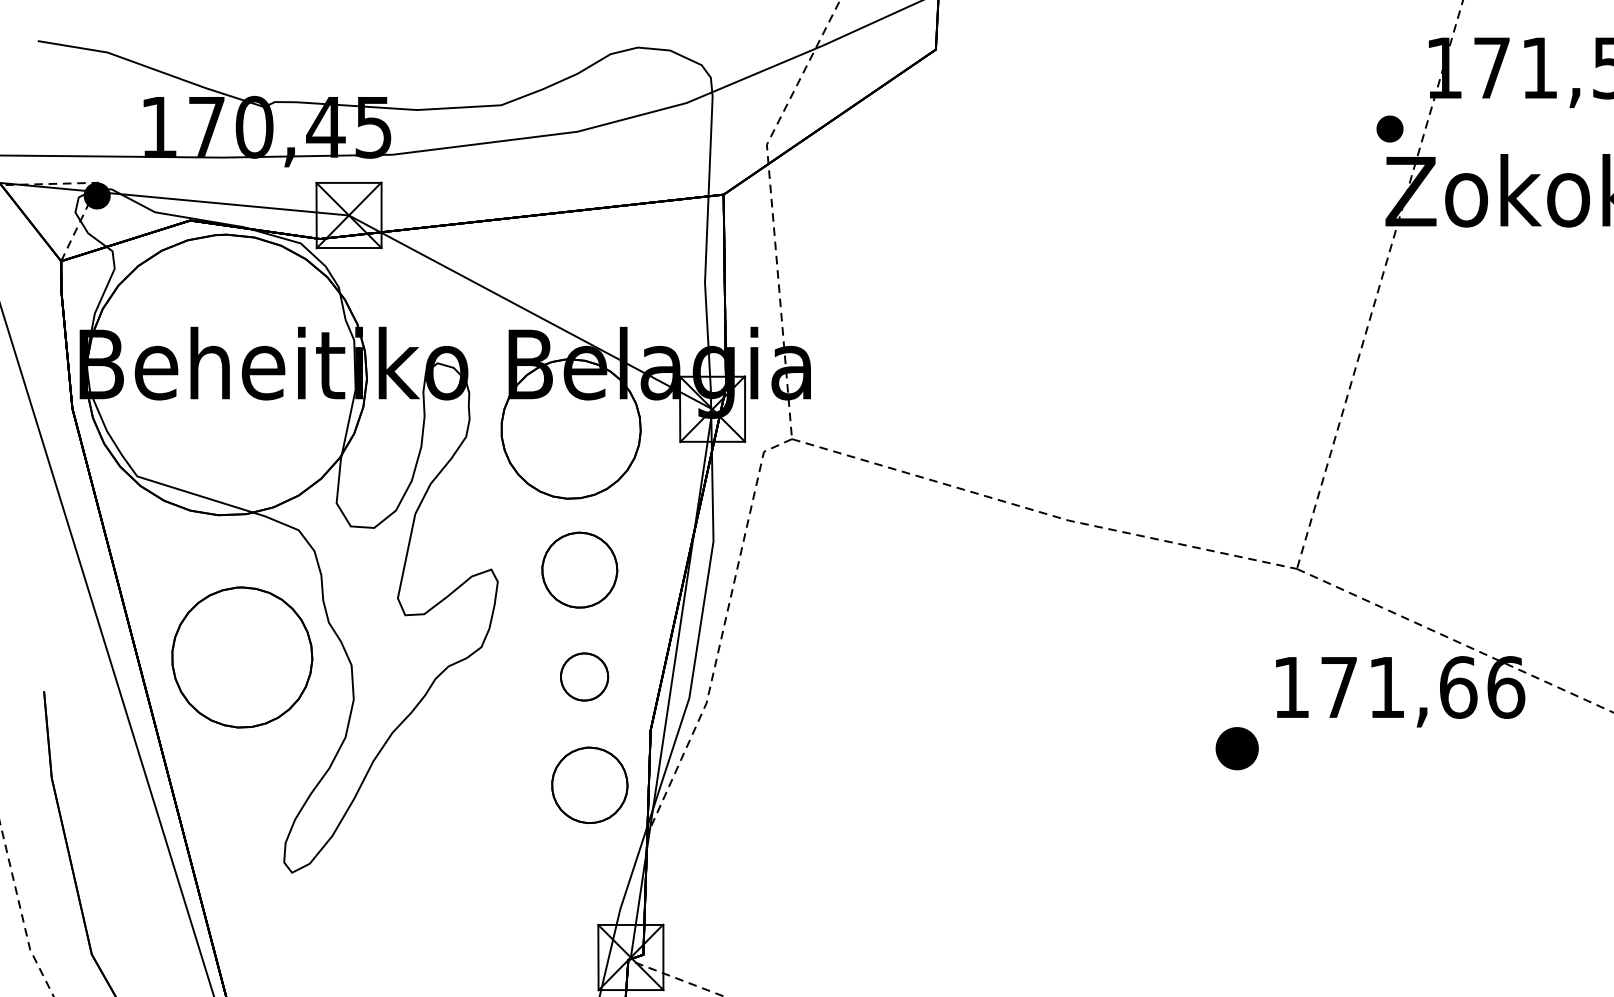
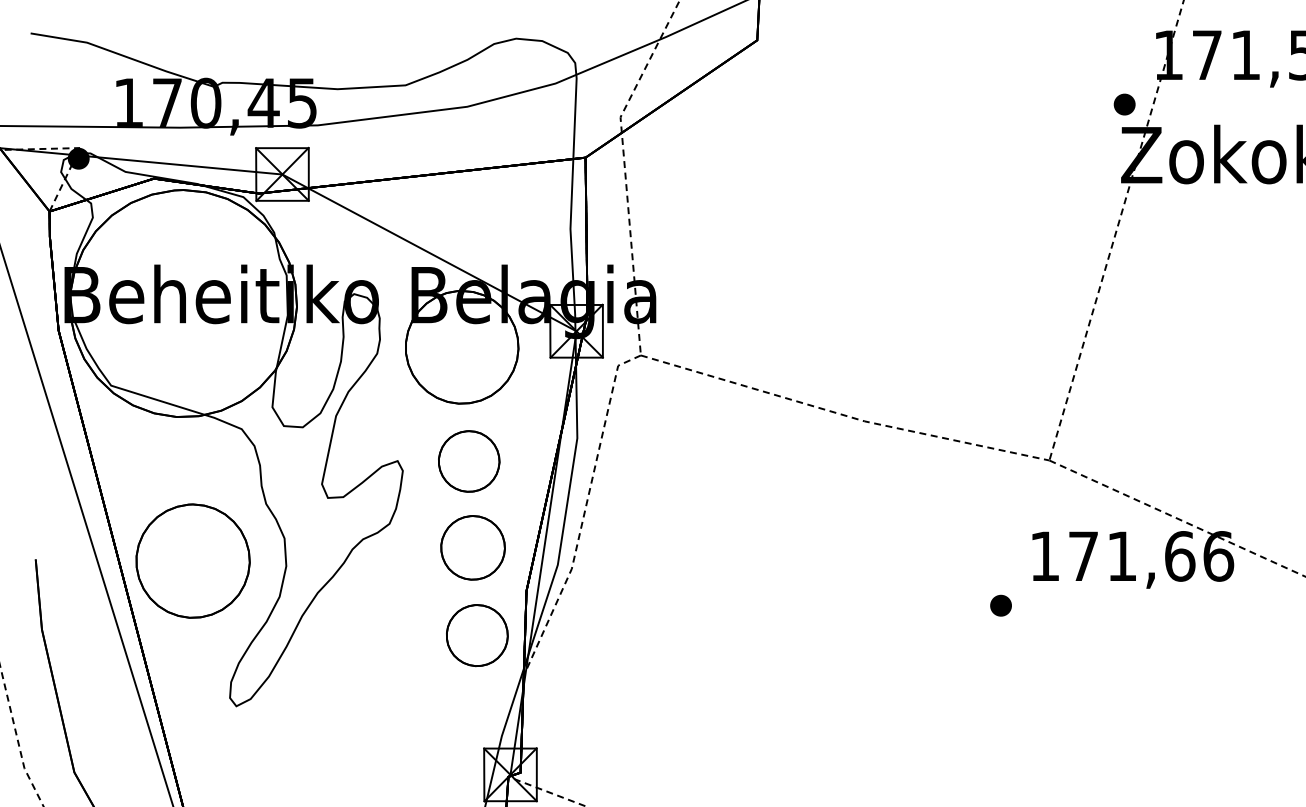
part: (241, 656) -> (192, 560), moved
part: (583, 676) -> (472, 547), size x1.67
part: (1236, 748) -> (1000, 605), size x0.62

